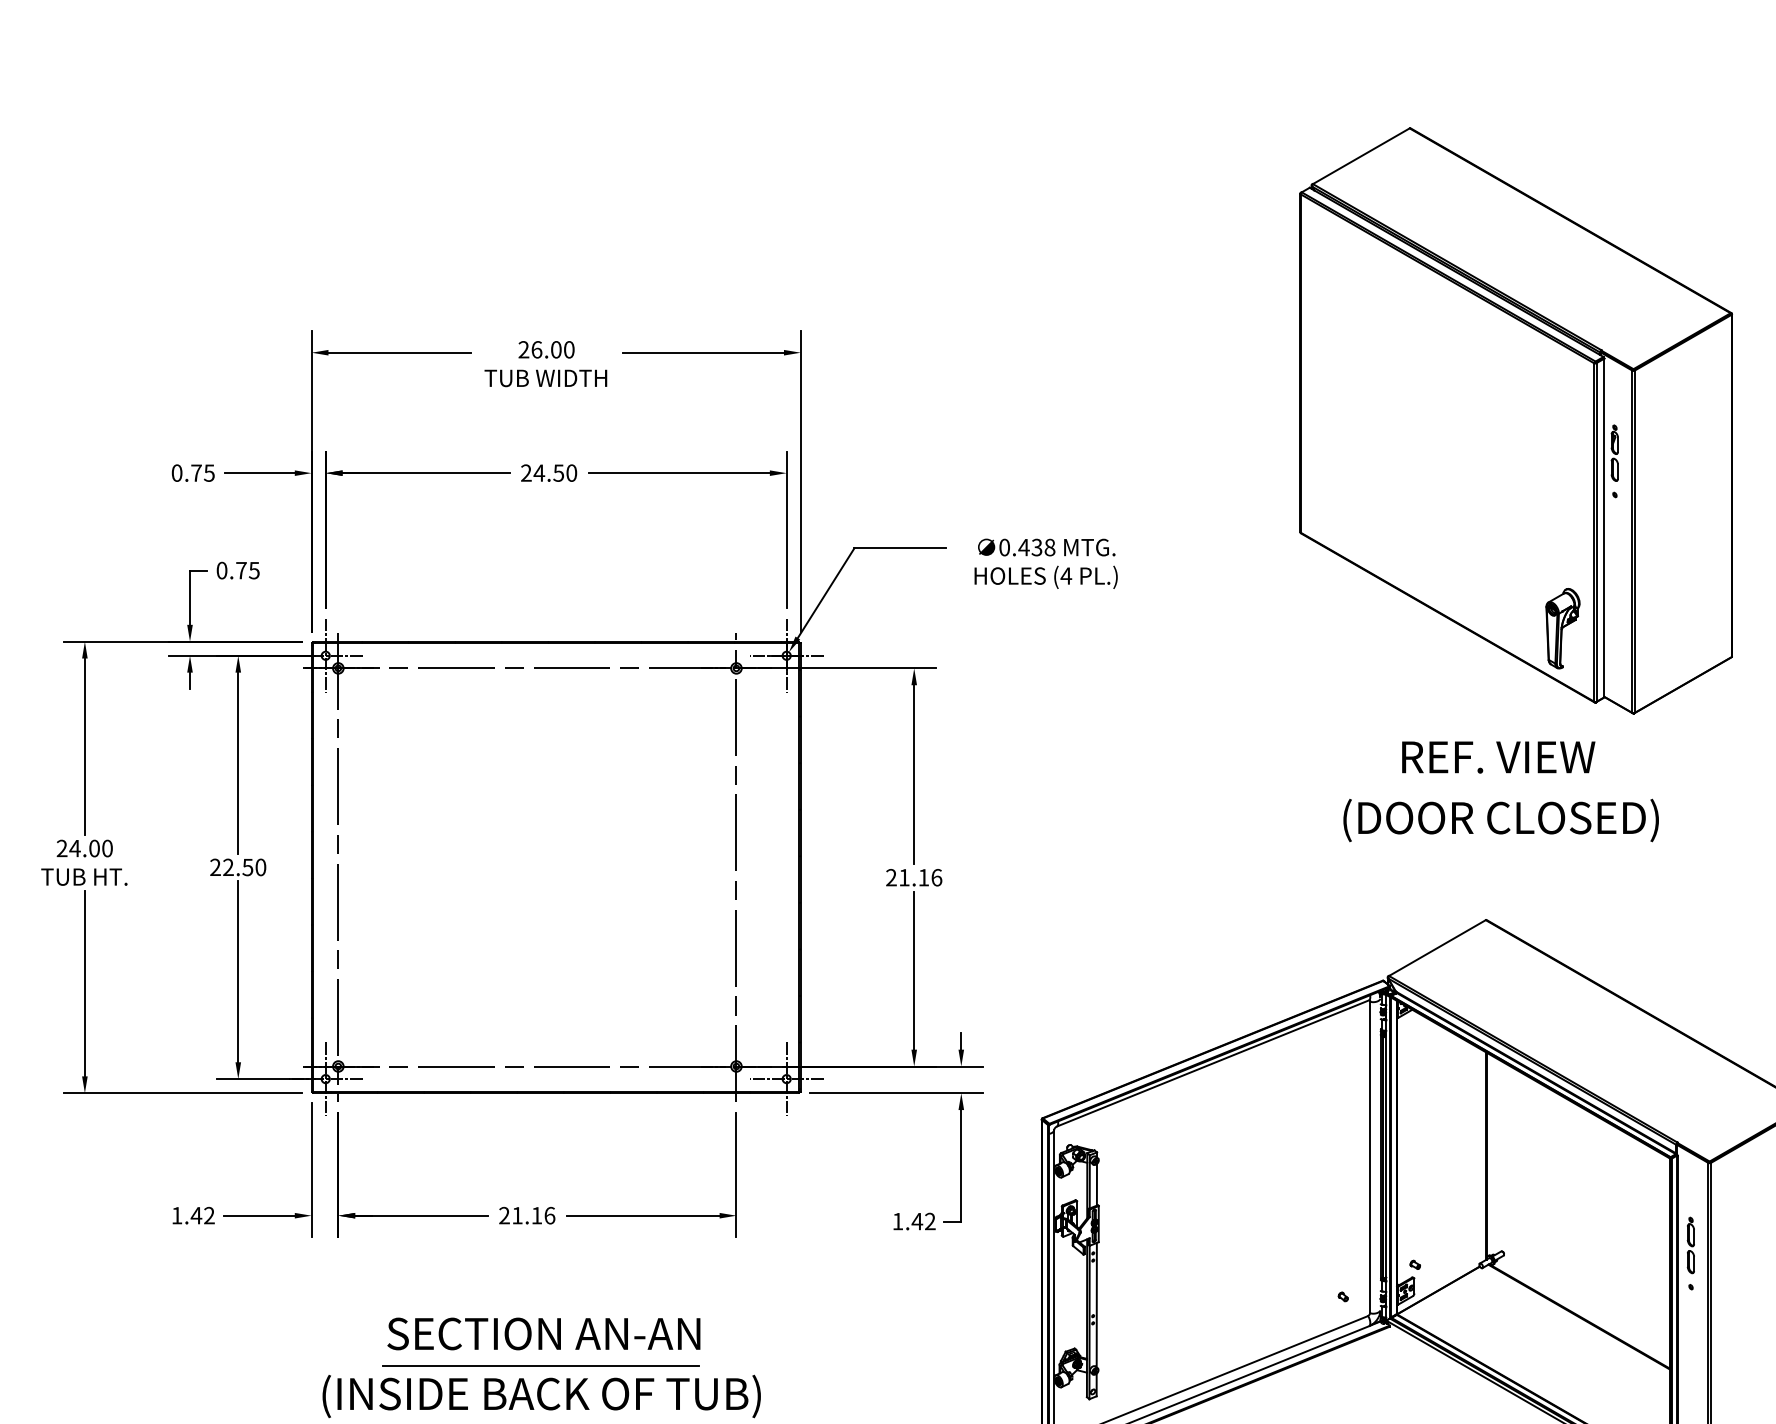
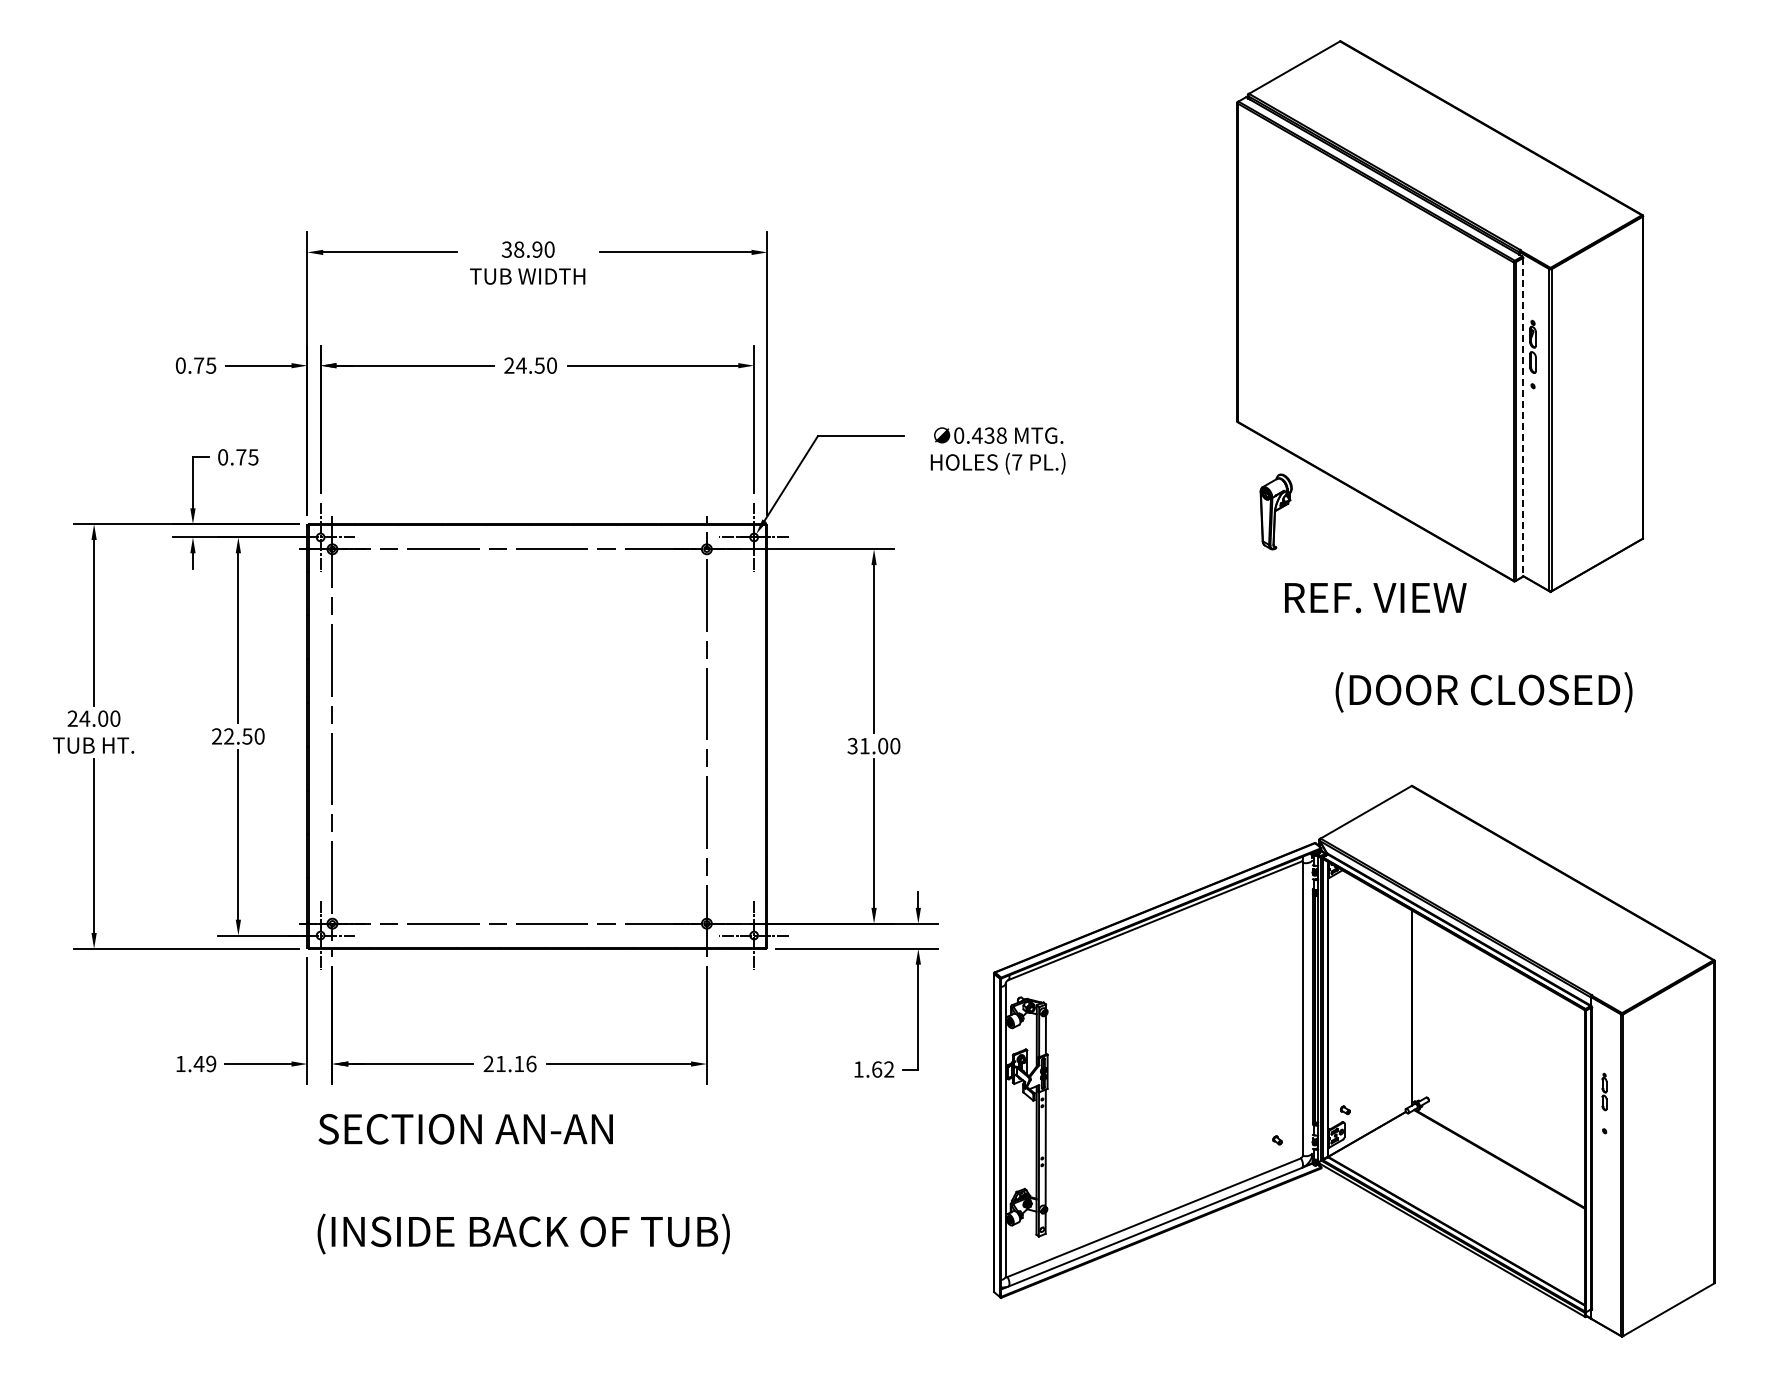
text: (539, 349) -> (521, 249), 26.00 -> 38.90
line: (1604, 528) -> (1523, 417), solid -> dashed
text: (1065, 576) -> (1016, 462), (4 -> (7
part: (1562, 628) -> (1275, 511), moved
text: (1498, 757) -> (1375, 598), moved
text: (1500, 820) -> (1483, 692), moved
text: (913, 877) -> (873, 745), 21.16 -> 31.00
text: (209, 1216) -> (211, 1064), 1.42 -> 1.49
text: (916, 1221) -> (876, 1069), 1.42 -> 1.62
part: (1690, 1244) -> (1604, 1091), size x0.7
text: (543, 1334) -> (465, 1129), moved
line: (540, 1366) -> (522, 1205), removed

